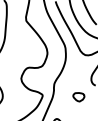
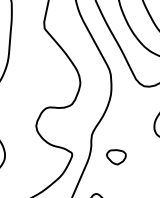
part: (78, 97) -> (115, 157), moved

